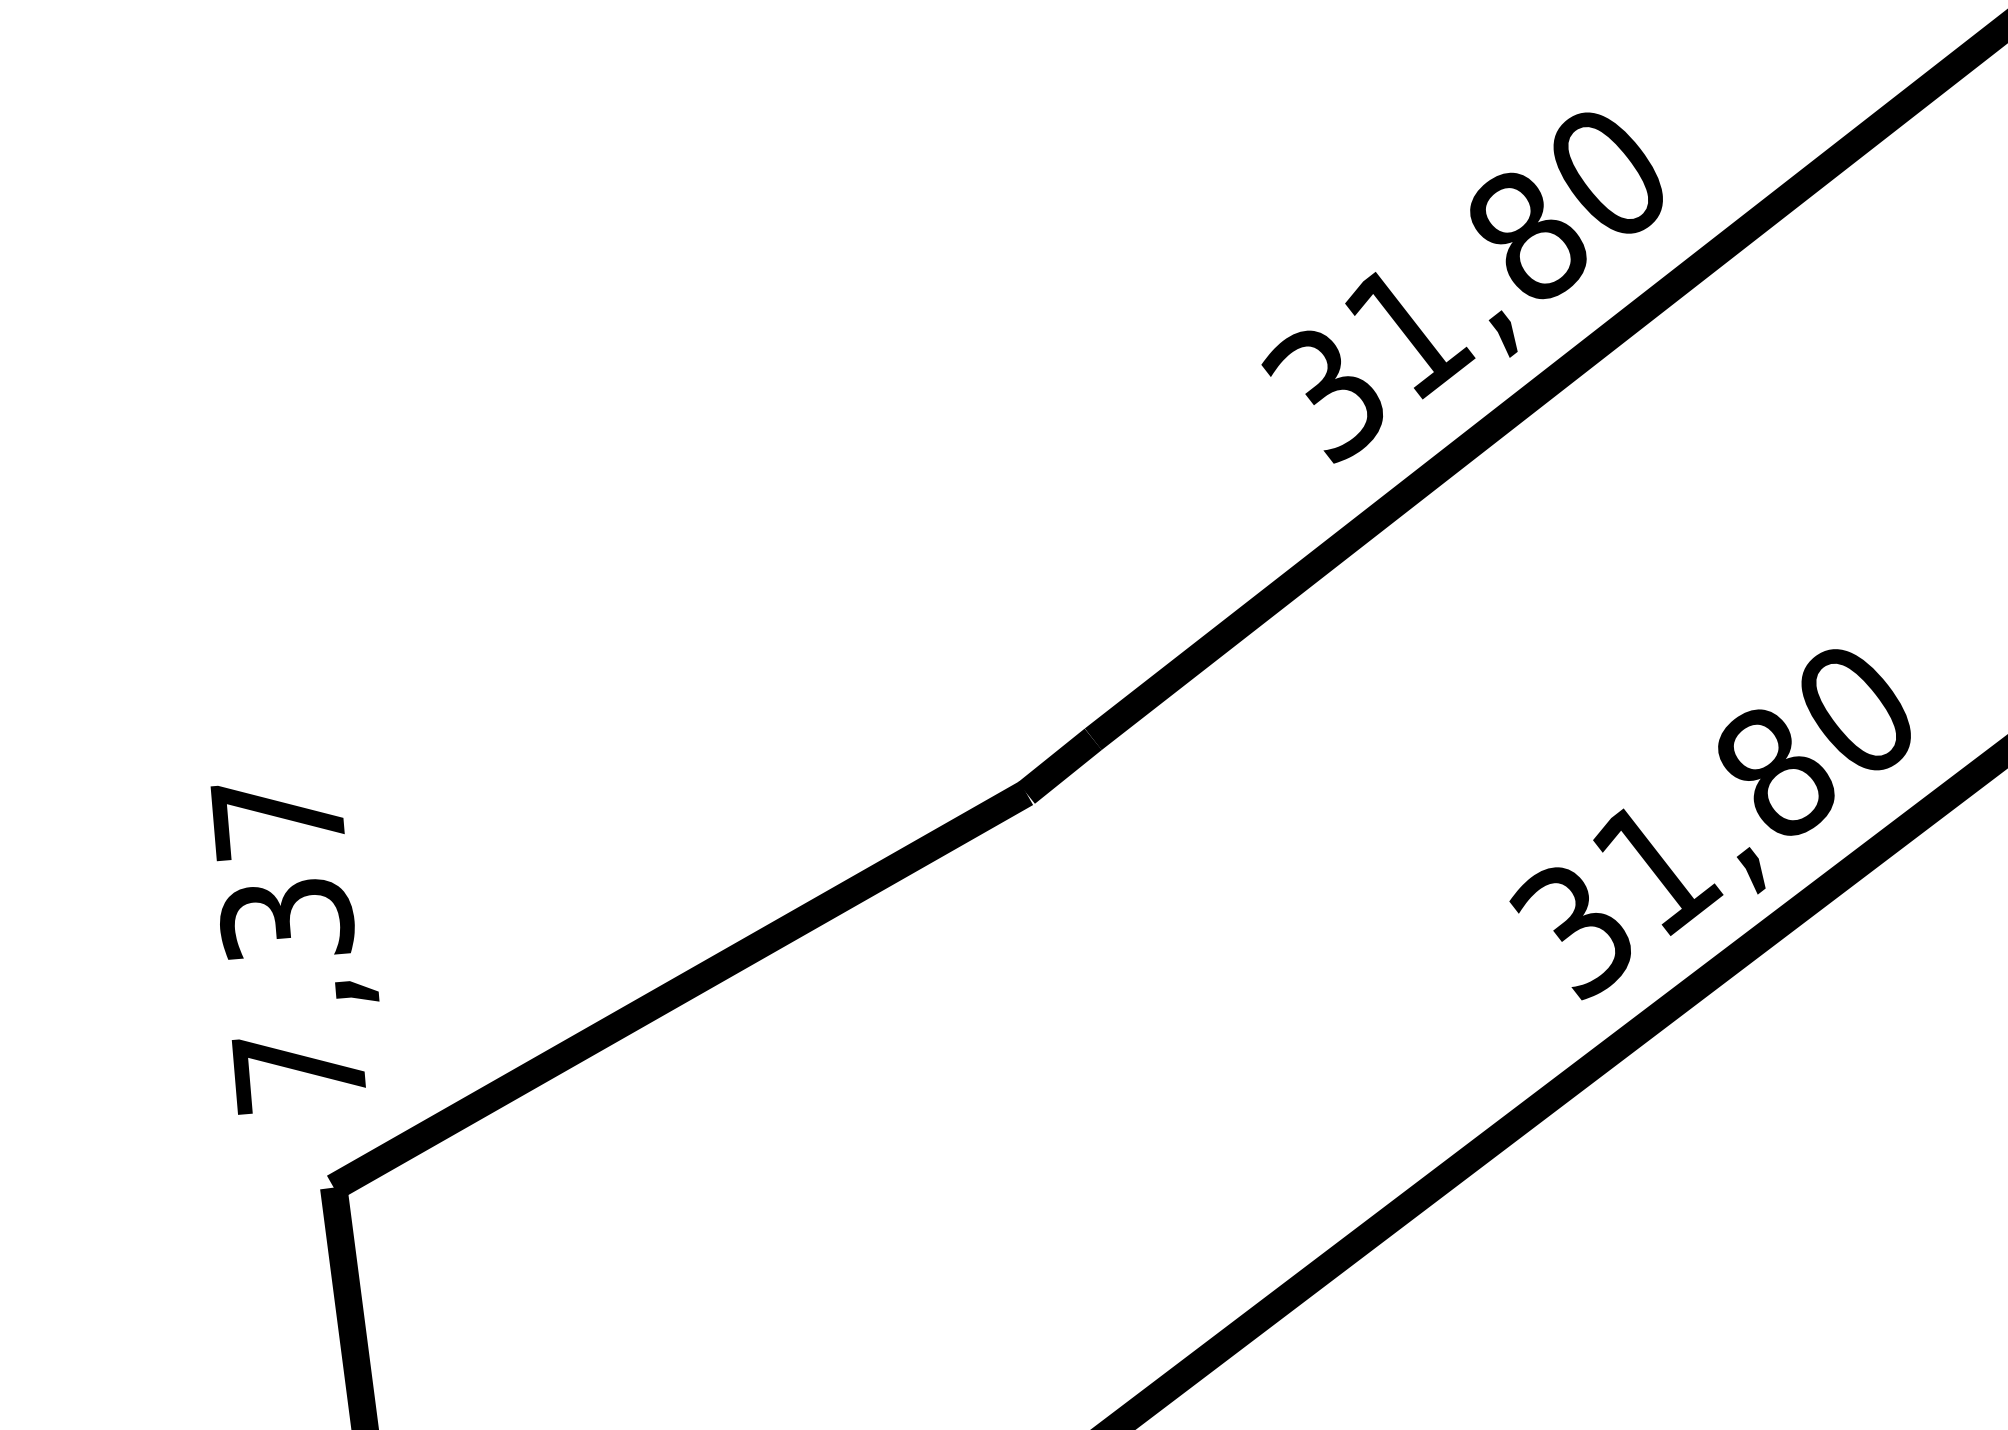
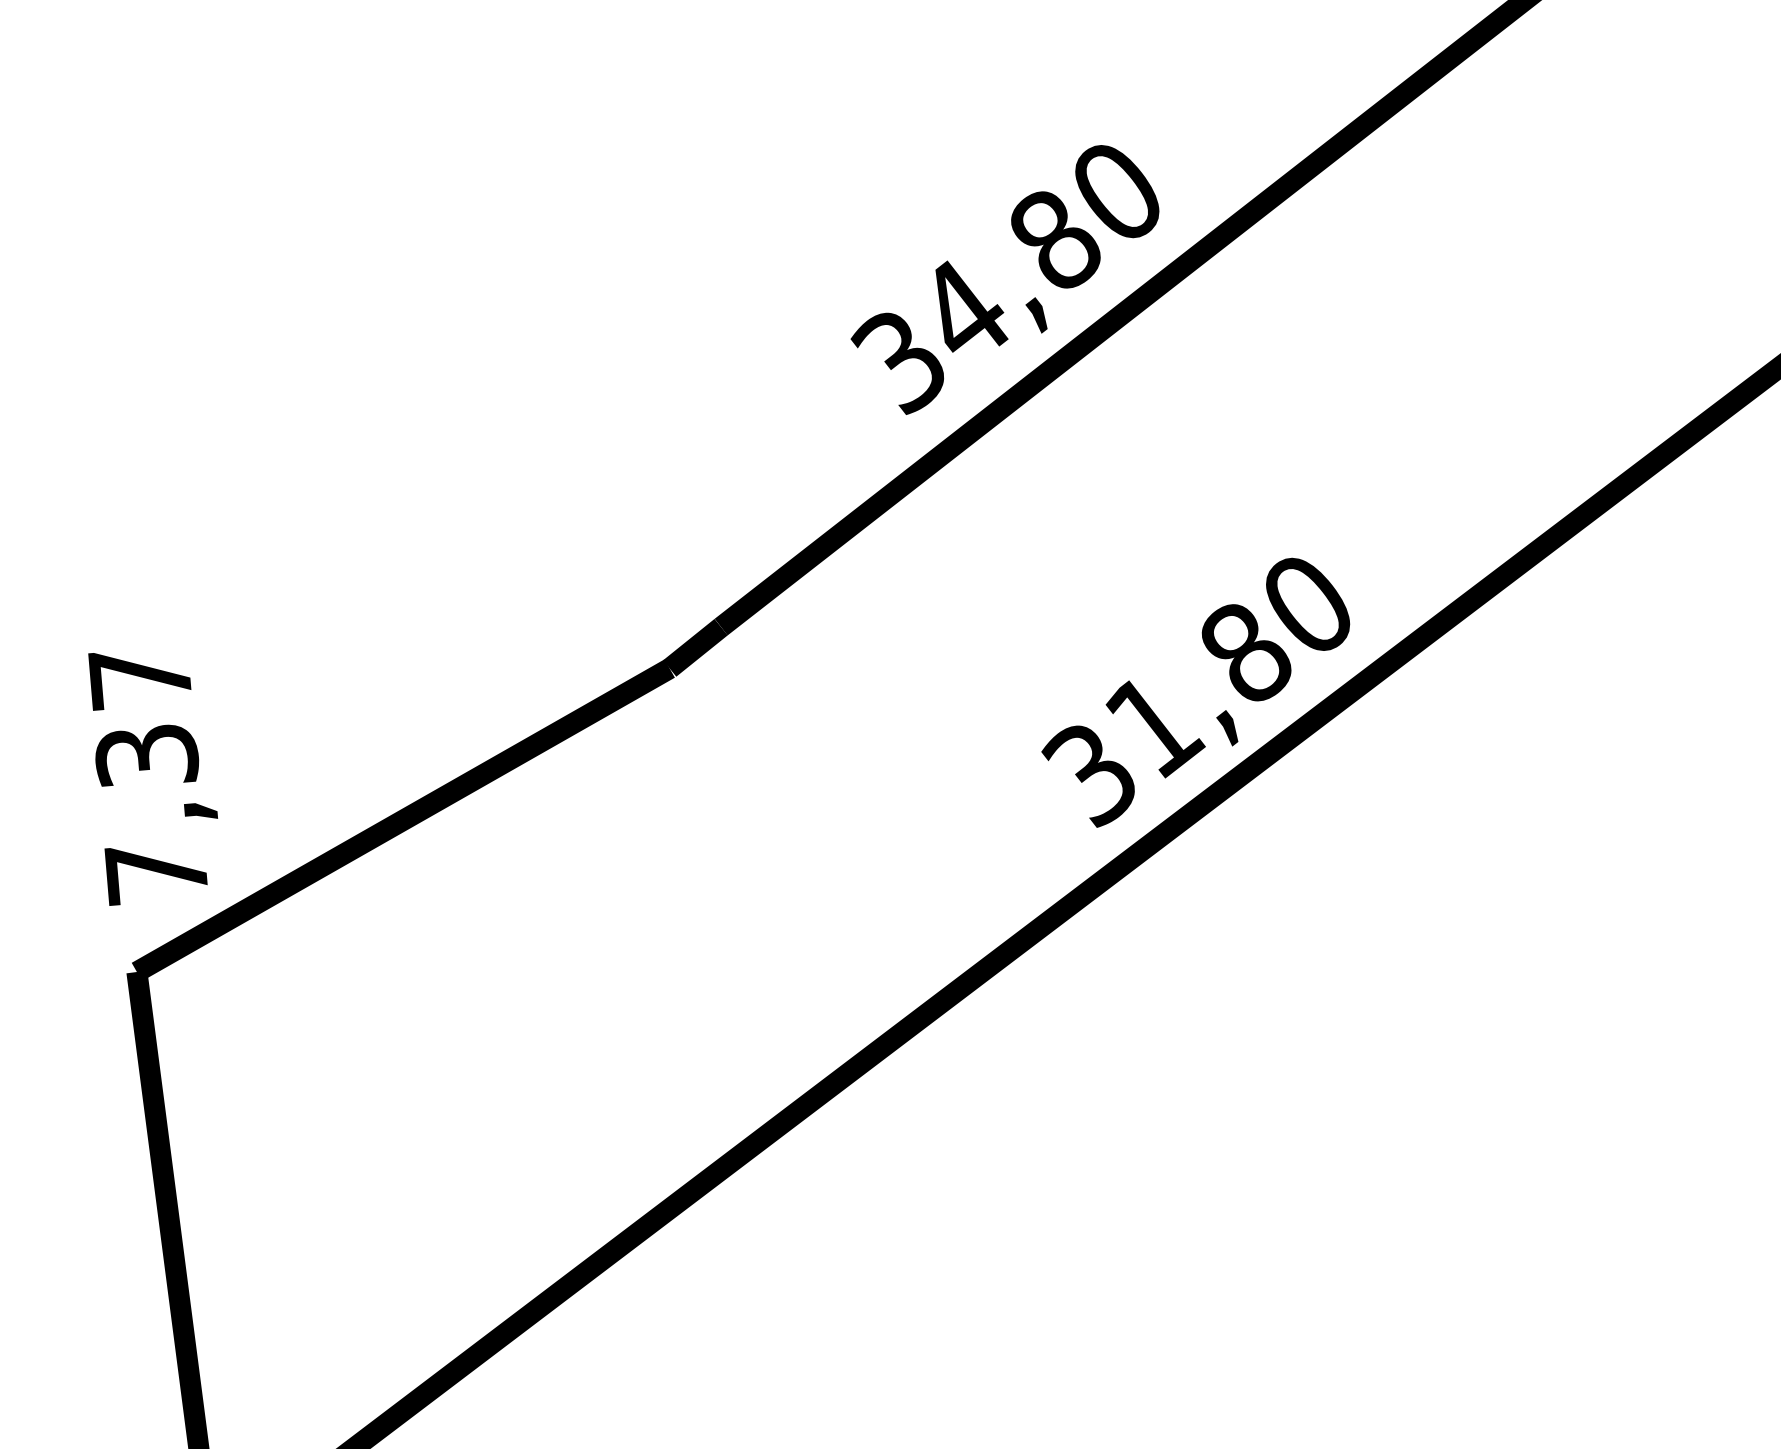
text: (1409, 330) -> (964, 312), 31,80 -> 34,80
text: (294, 950) -> (152, 779), moved

